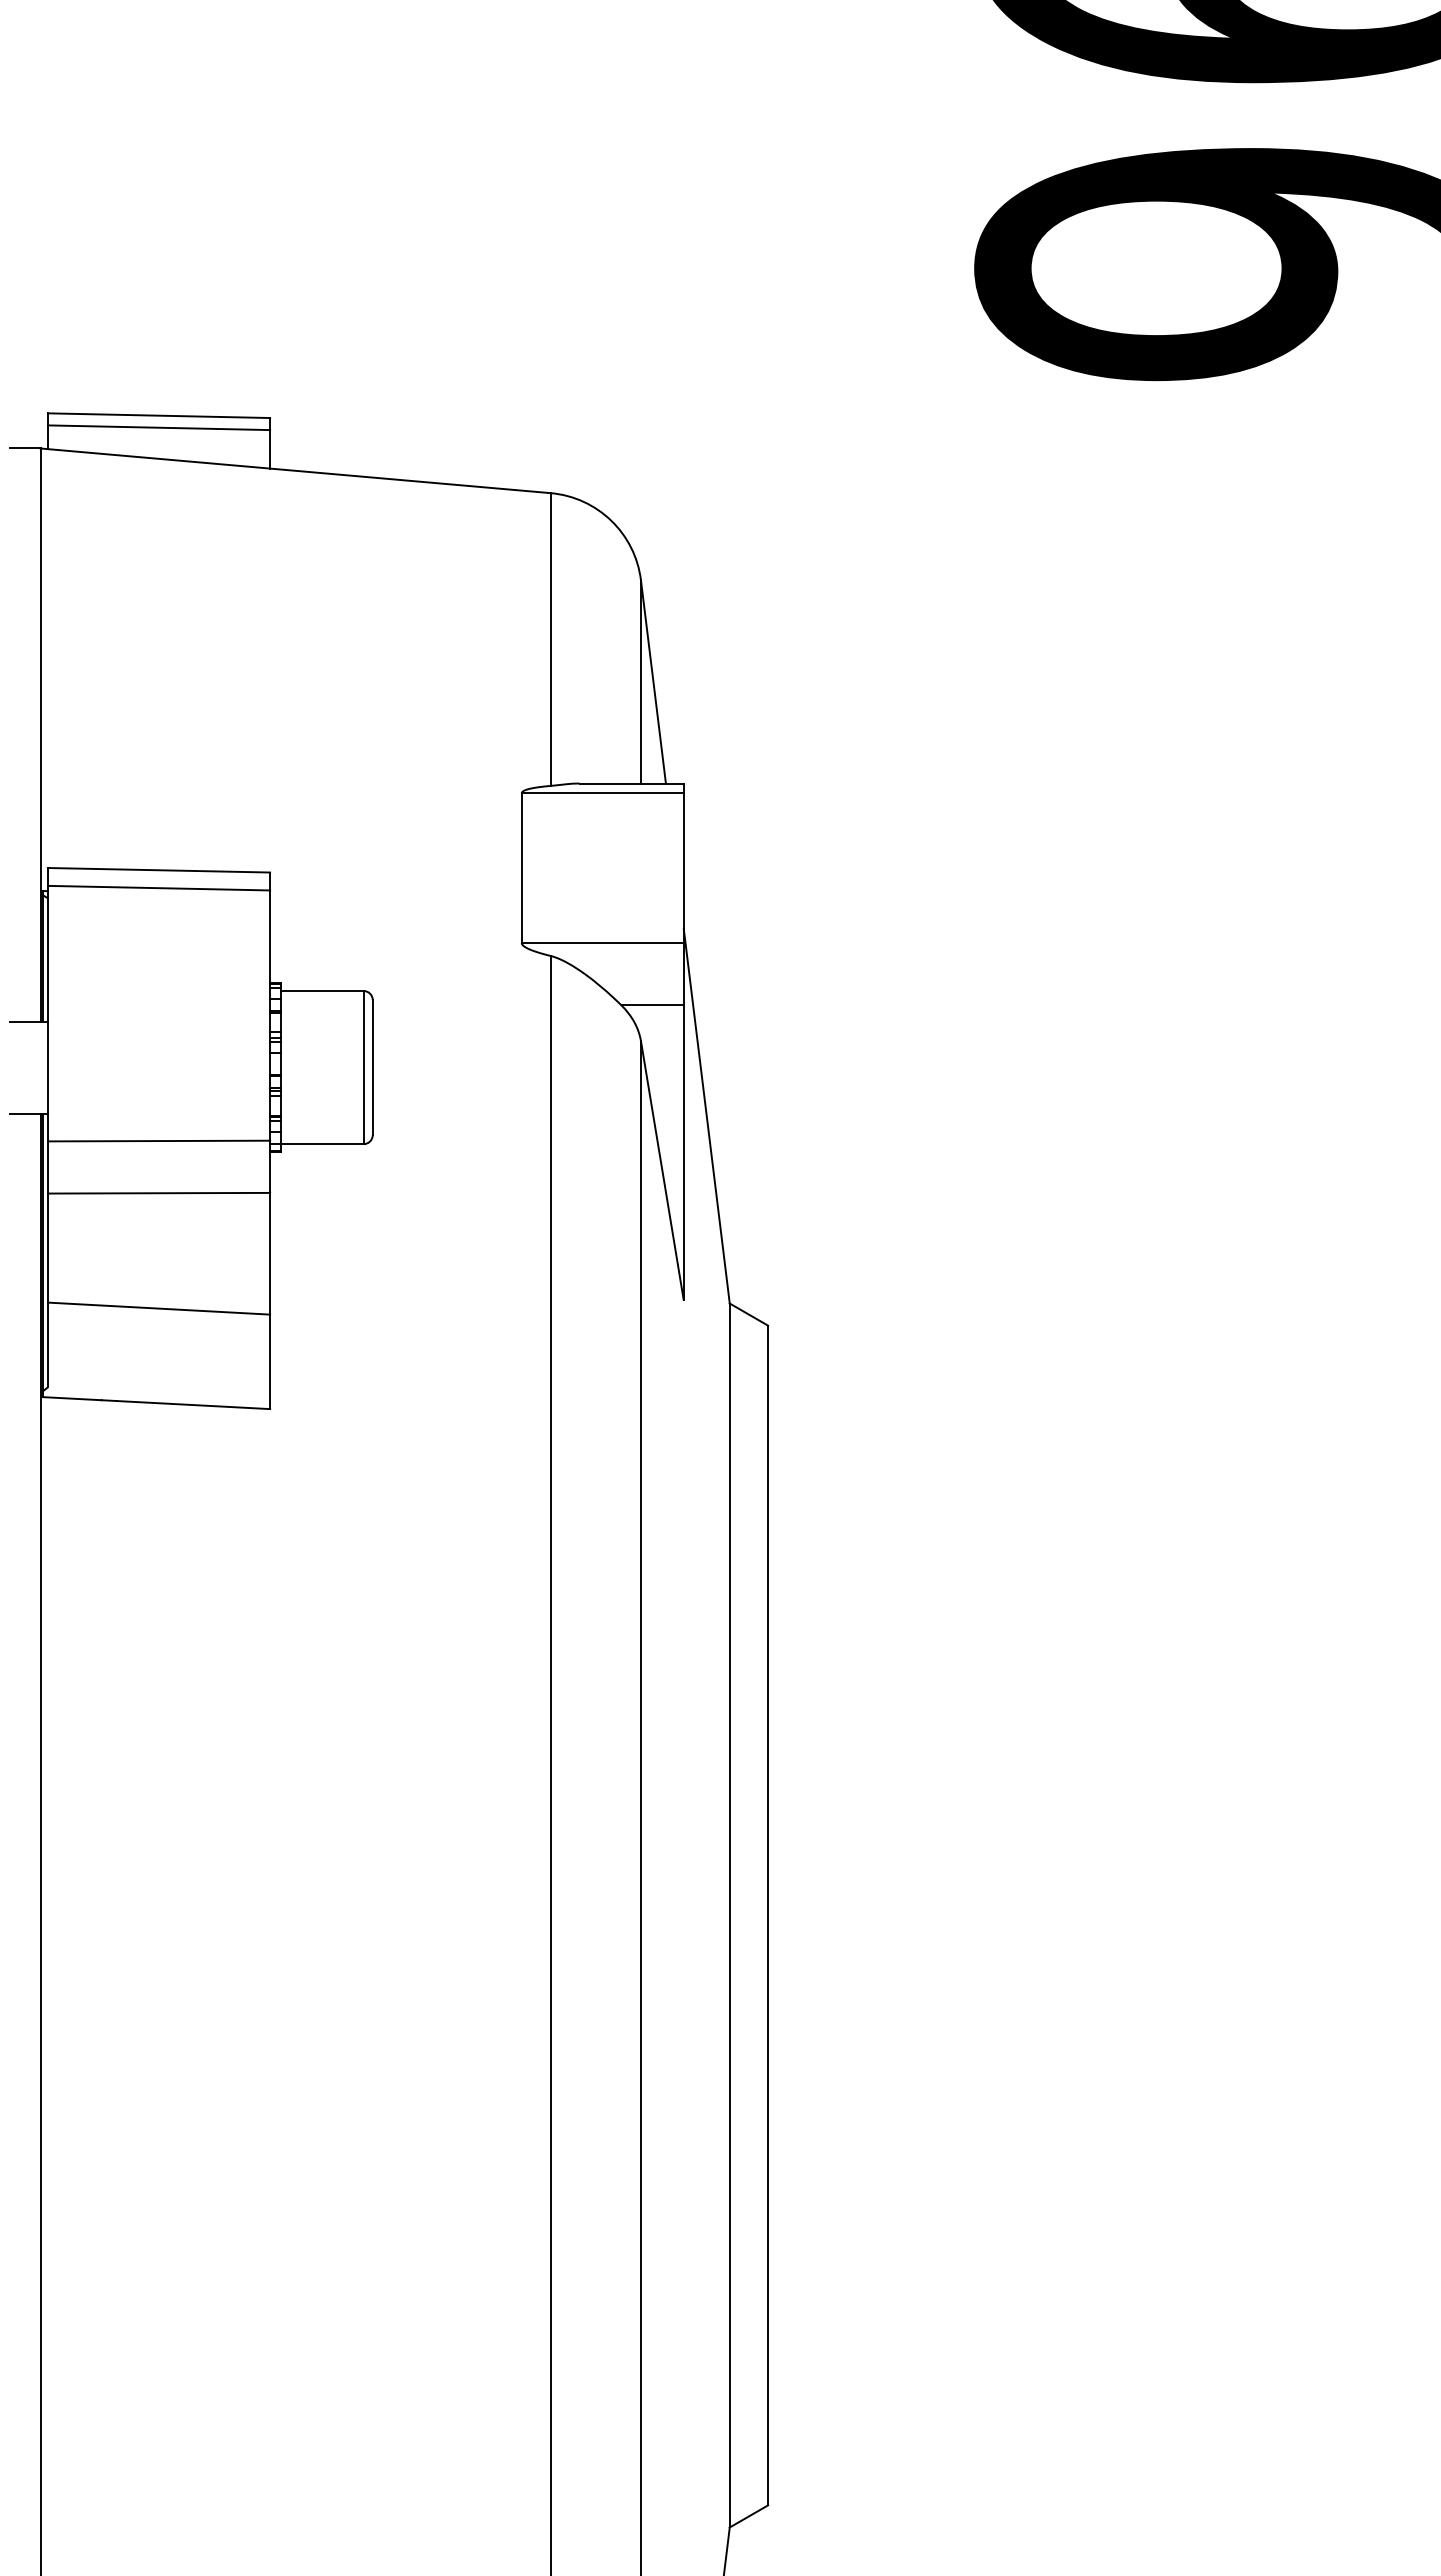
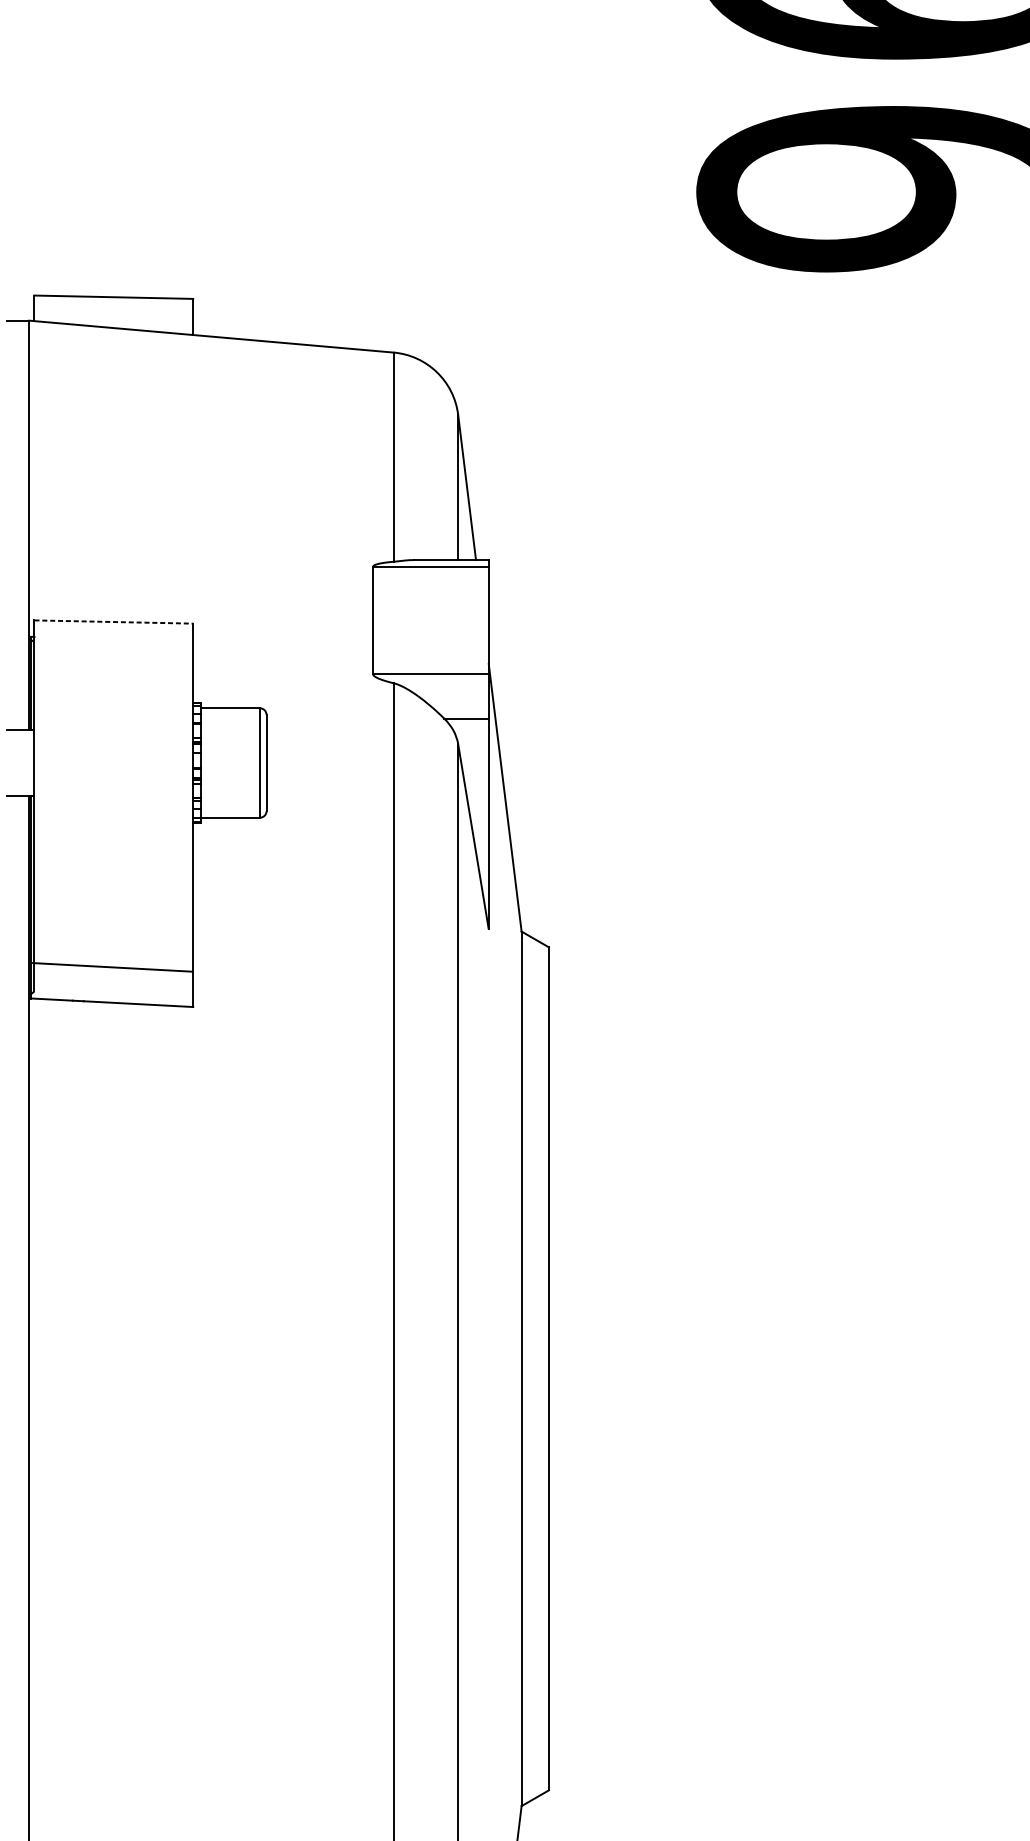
line: (158, 427) -> (113, 305), removed
line: (159, 870) -> (114, 622), solid -> dashed
line: (158, 887) -> (113, 634), removed
line: (158, 1140) -> (113, 815), removed
line: (158, 1192) -> (113, 852), removed
line: (158, 1308) -> (112, 967), moved

